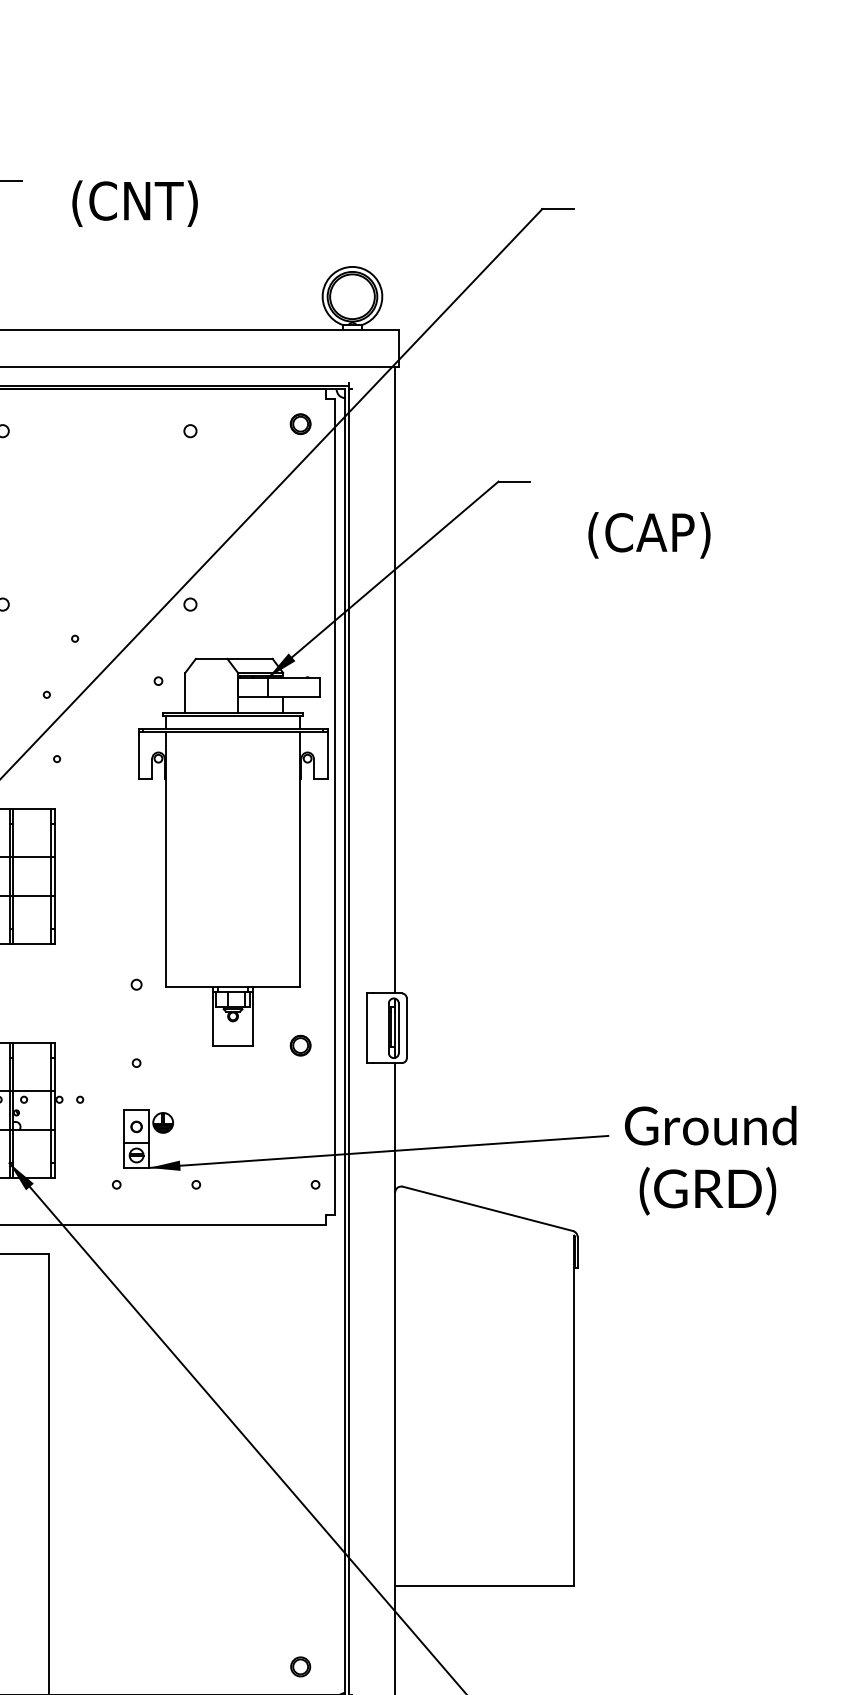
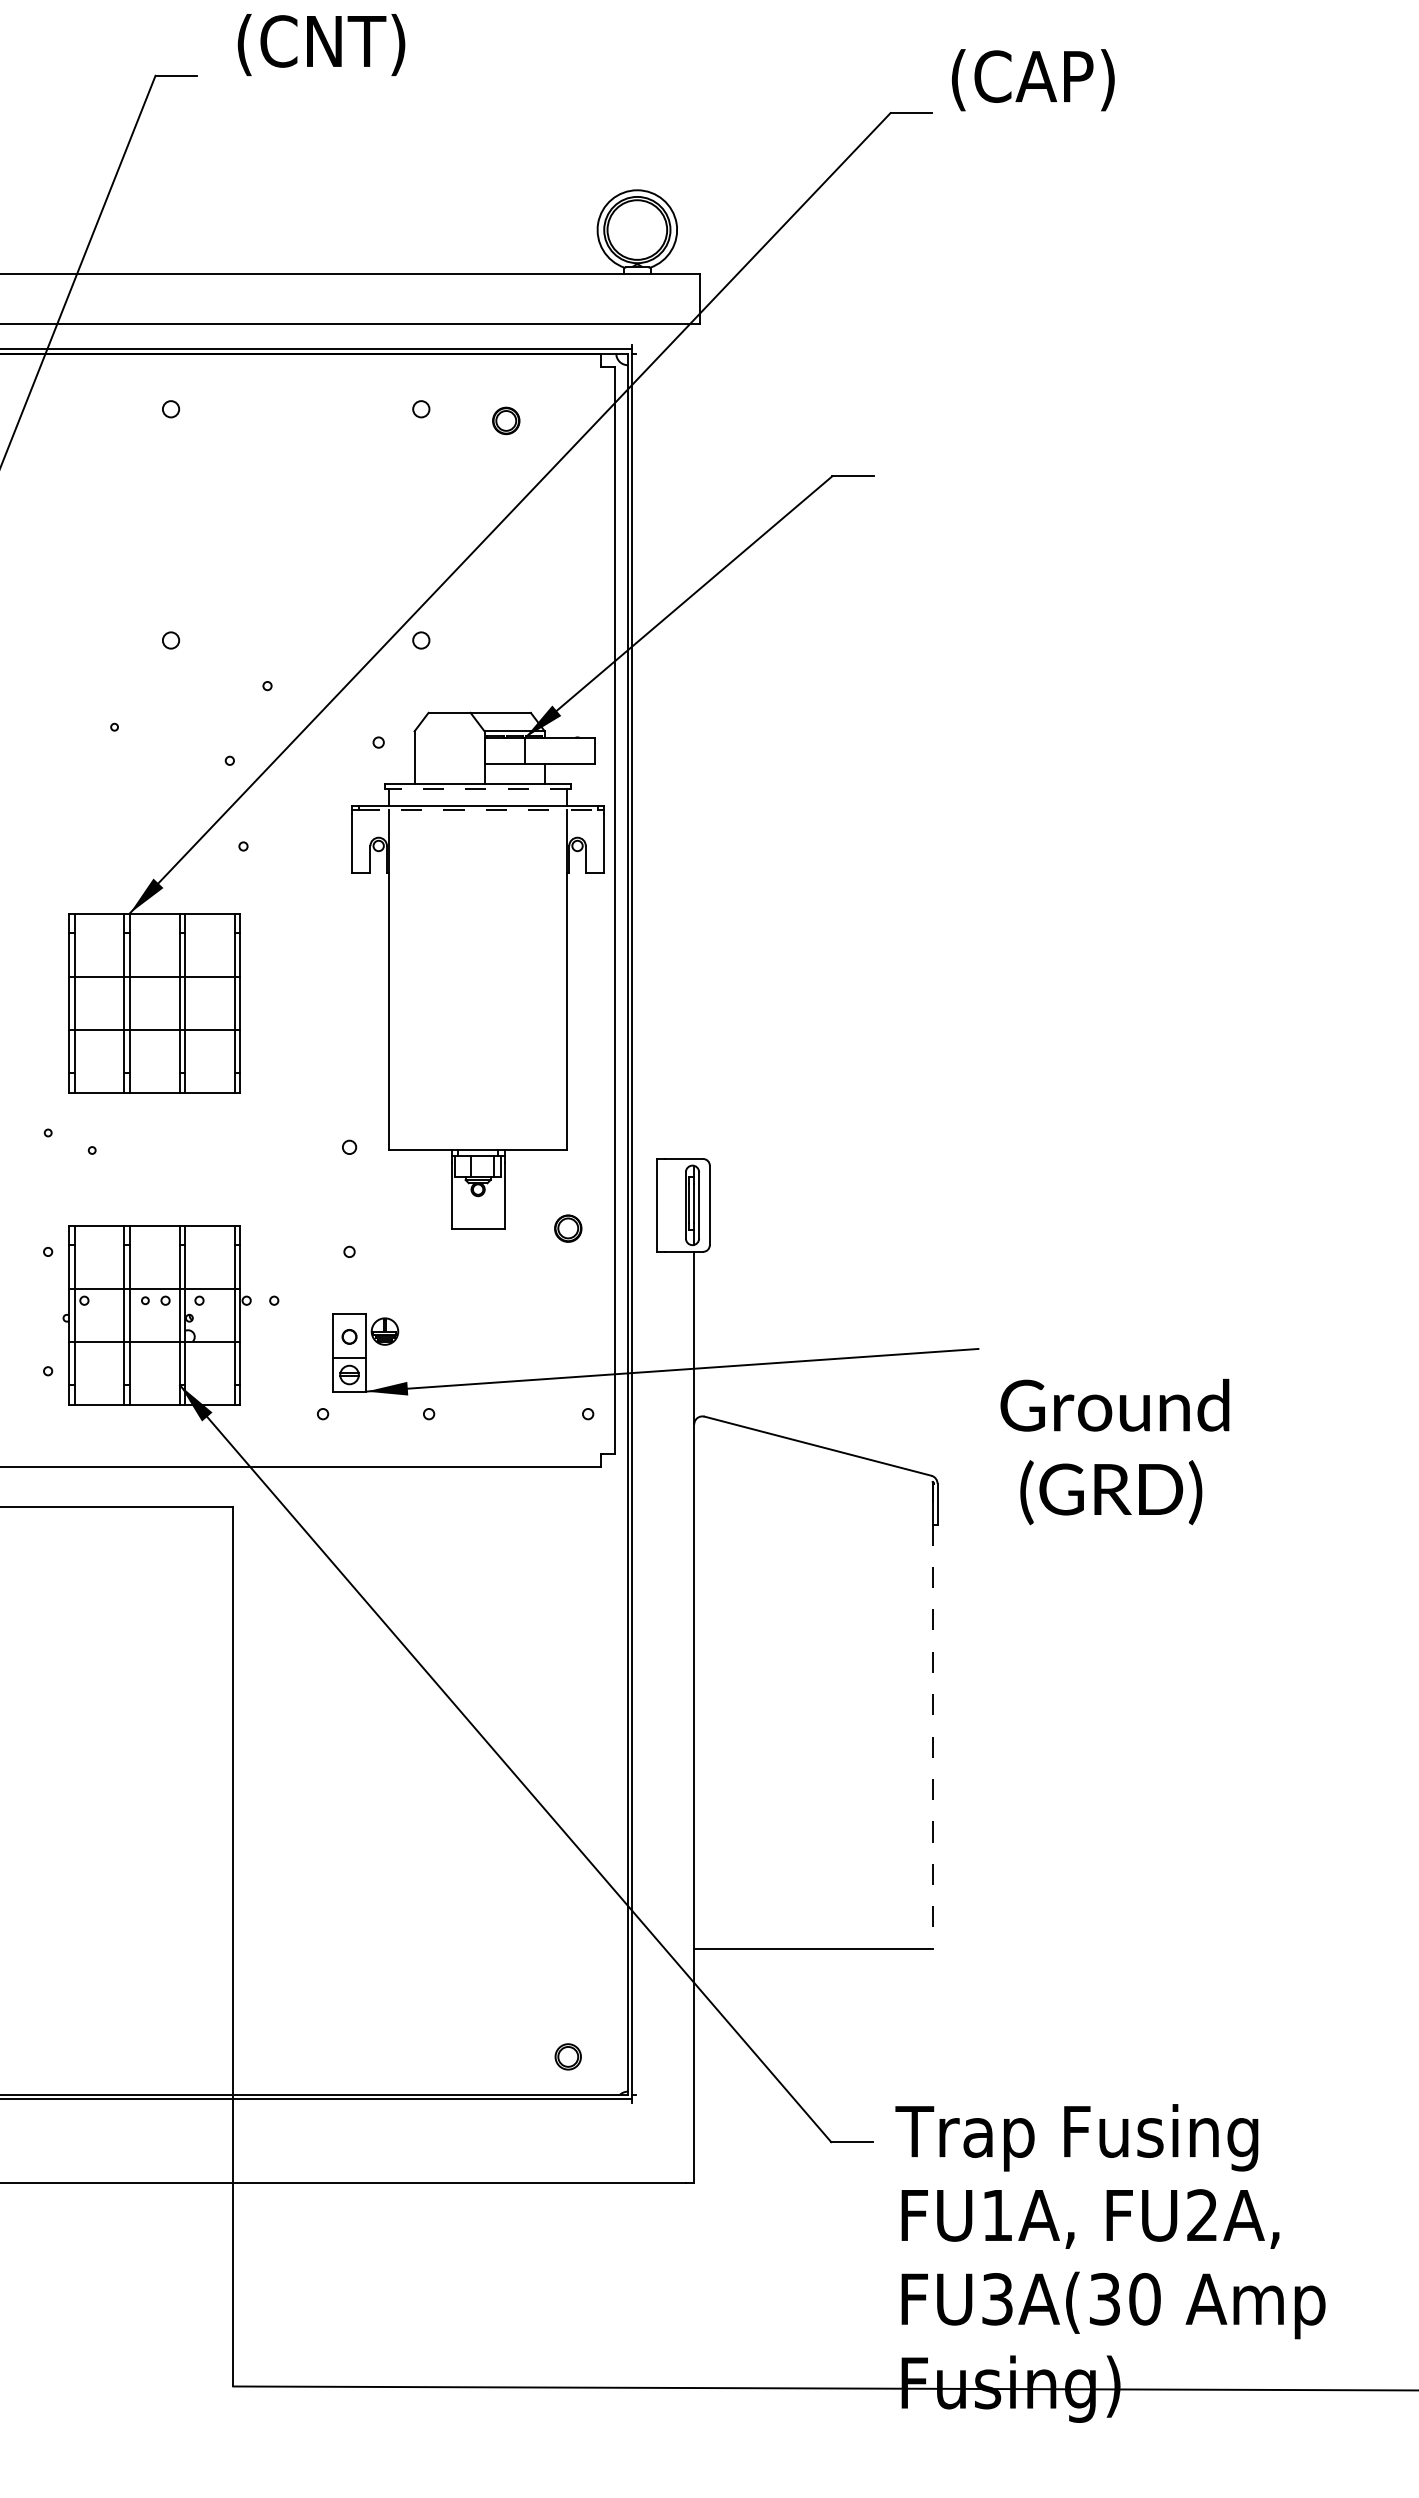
text: (135, 203) -> (321, 44), moved
part: (300, 423) -> (506, 420), moved
text: (648, 535) -> (1032, 80), moved
line: (395, 680) -> (694, 741), removed
line: (232, 715) -> (477, 788), solid -> dashed
line: (233, 732) -> (478, 810), solid -> dashed
text: (710, 1160) -> (1114, 1451), moved
line: (573, 1410) -> (932, 1715), solid -> dashed

